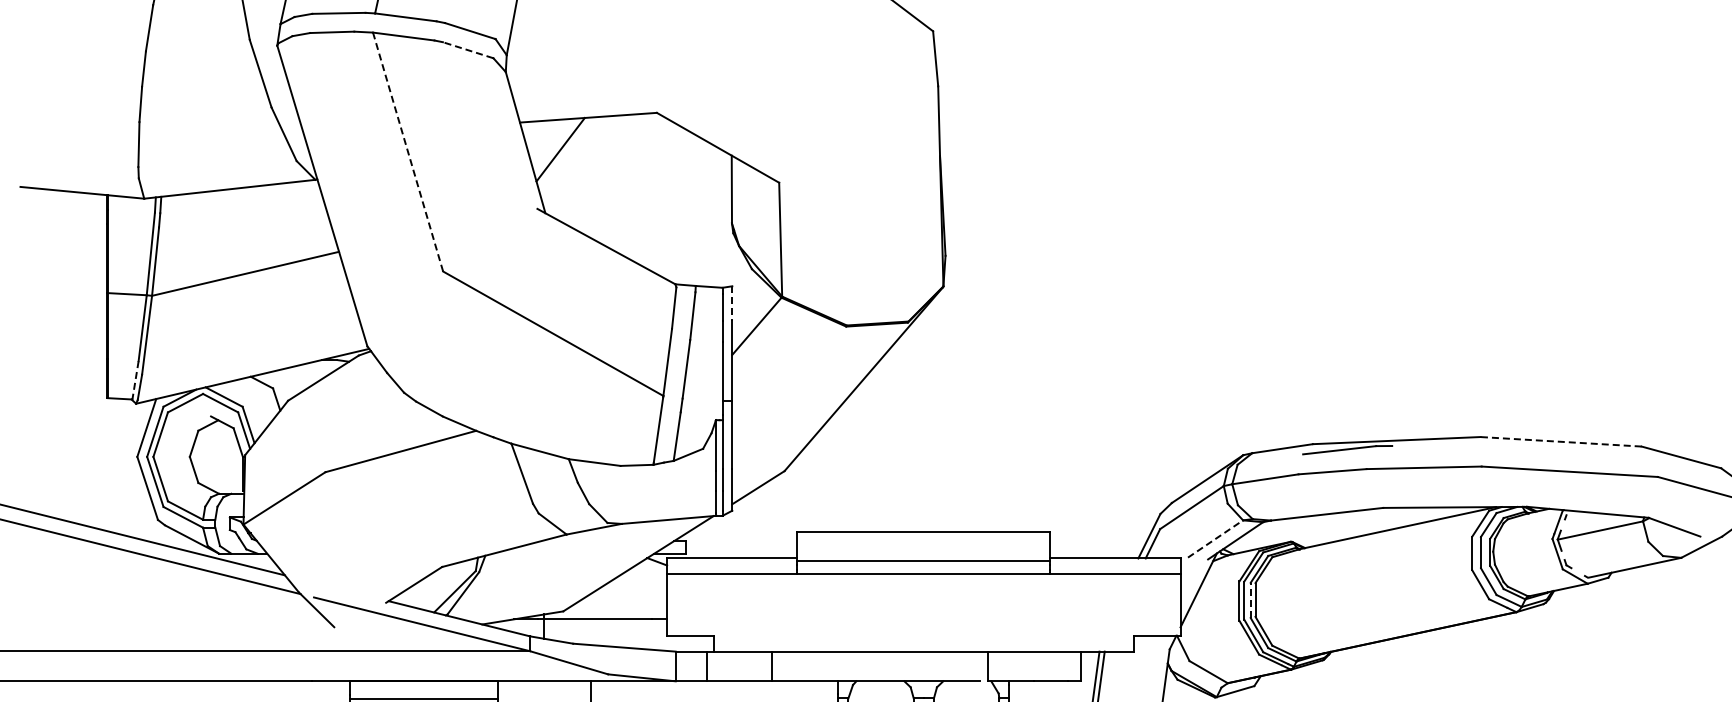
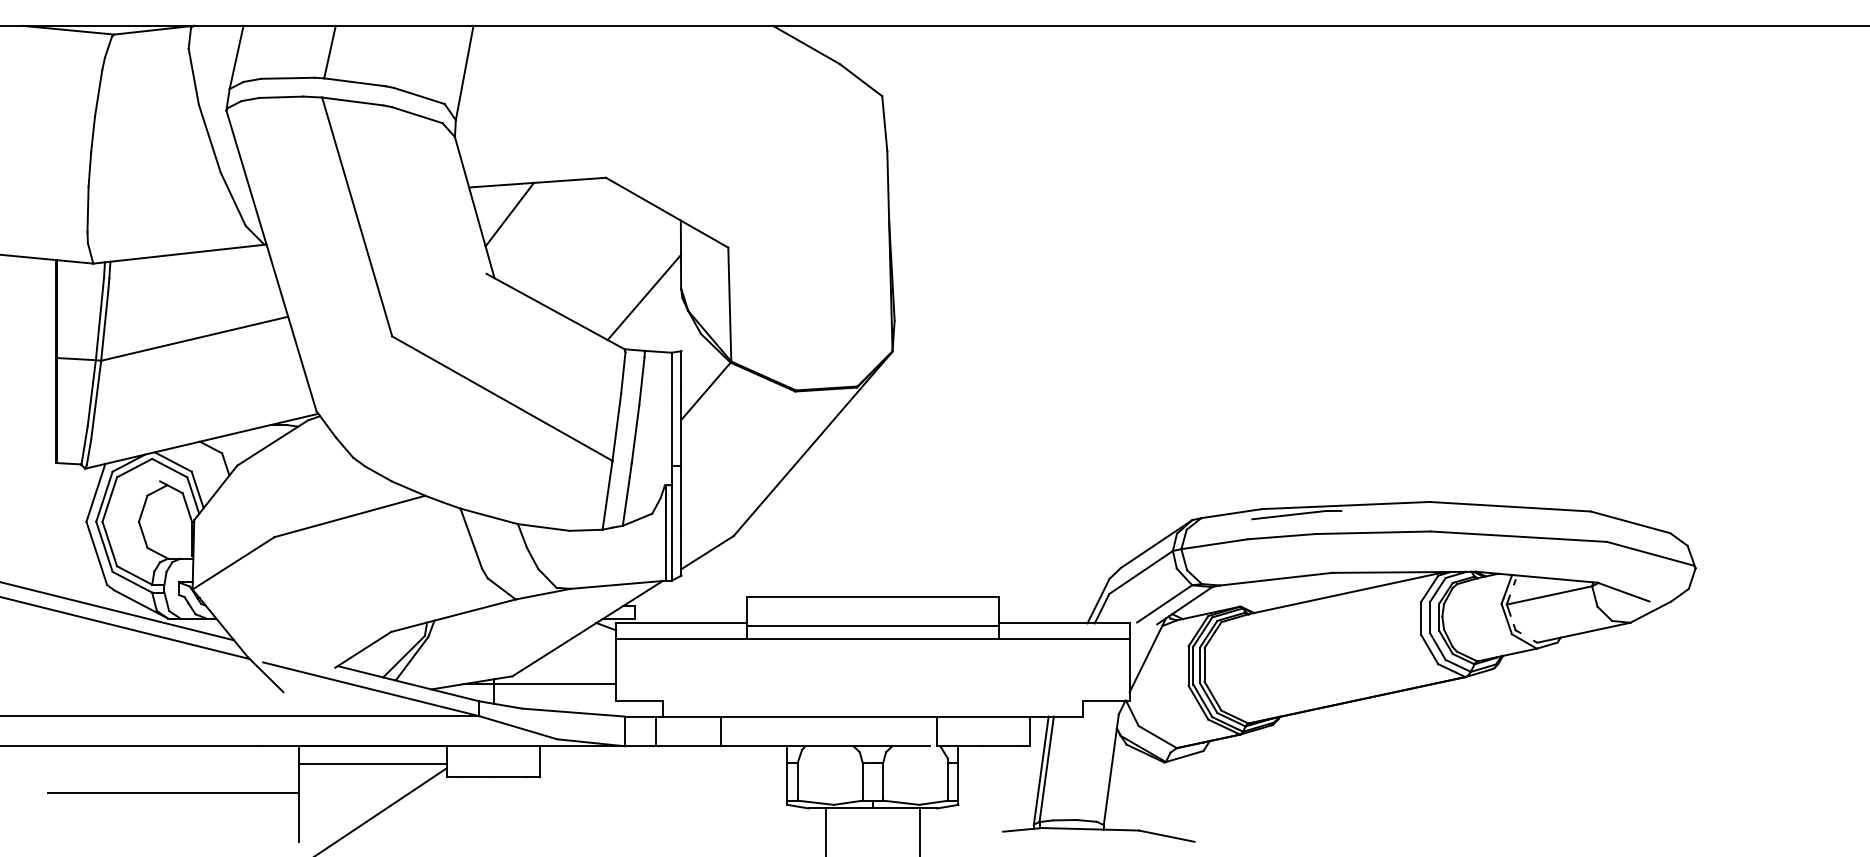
line: (467, 49) -> (416, 114), dashed -> solid
line: (408, 151) -> (357, 216), dashed -> solid
line: (694, 232) -> (643, 297), added
line: (732, 304) -> (681, 369), dashed -> solid
line: (135, 380) -> (84, 445), dashed -> solid
line: (1561, 441) -> (1510, 506), dashed -> solid
line: (1216, 538) -> (1165, 603), dashed -> solid
line: (1250, 600) -> (1199, 665), dashed -> solid

